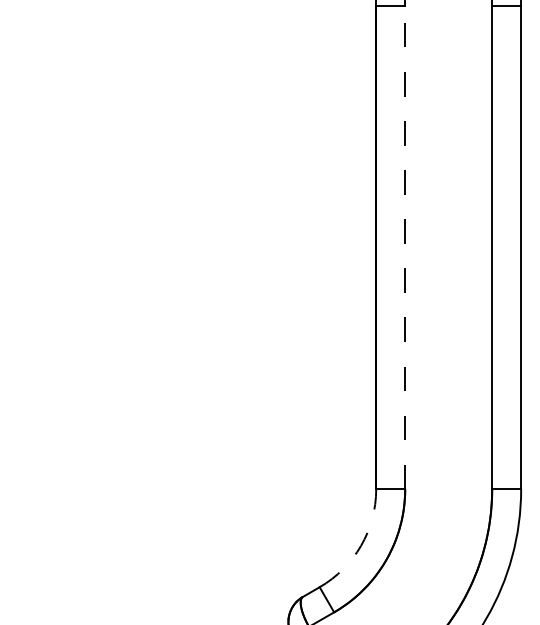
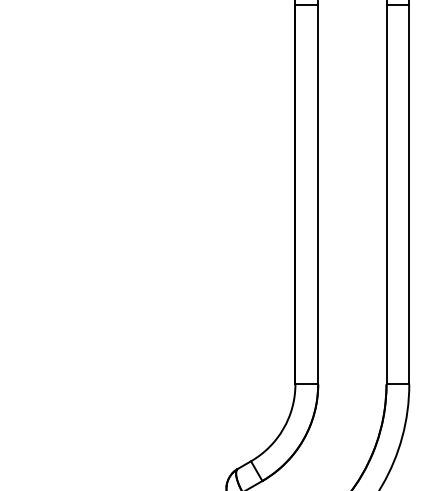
line: (405, 247) -> (318, 194), dashed -> solid
arc: (361, 545) -> (283, 428), dashed -> solid

